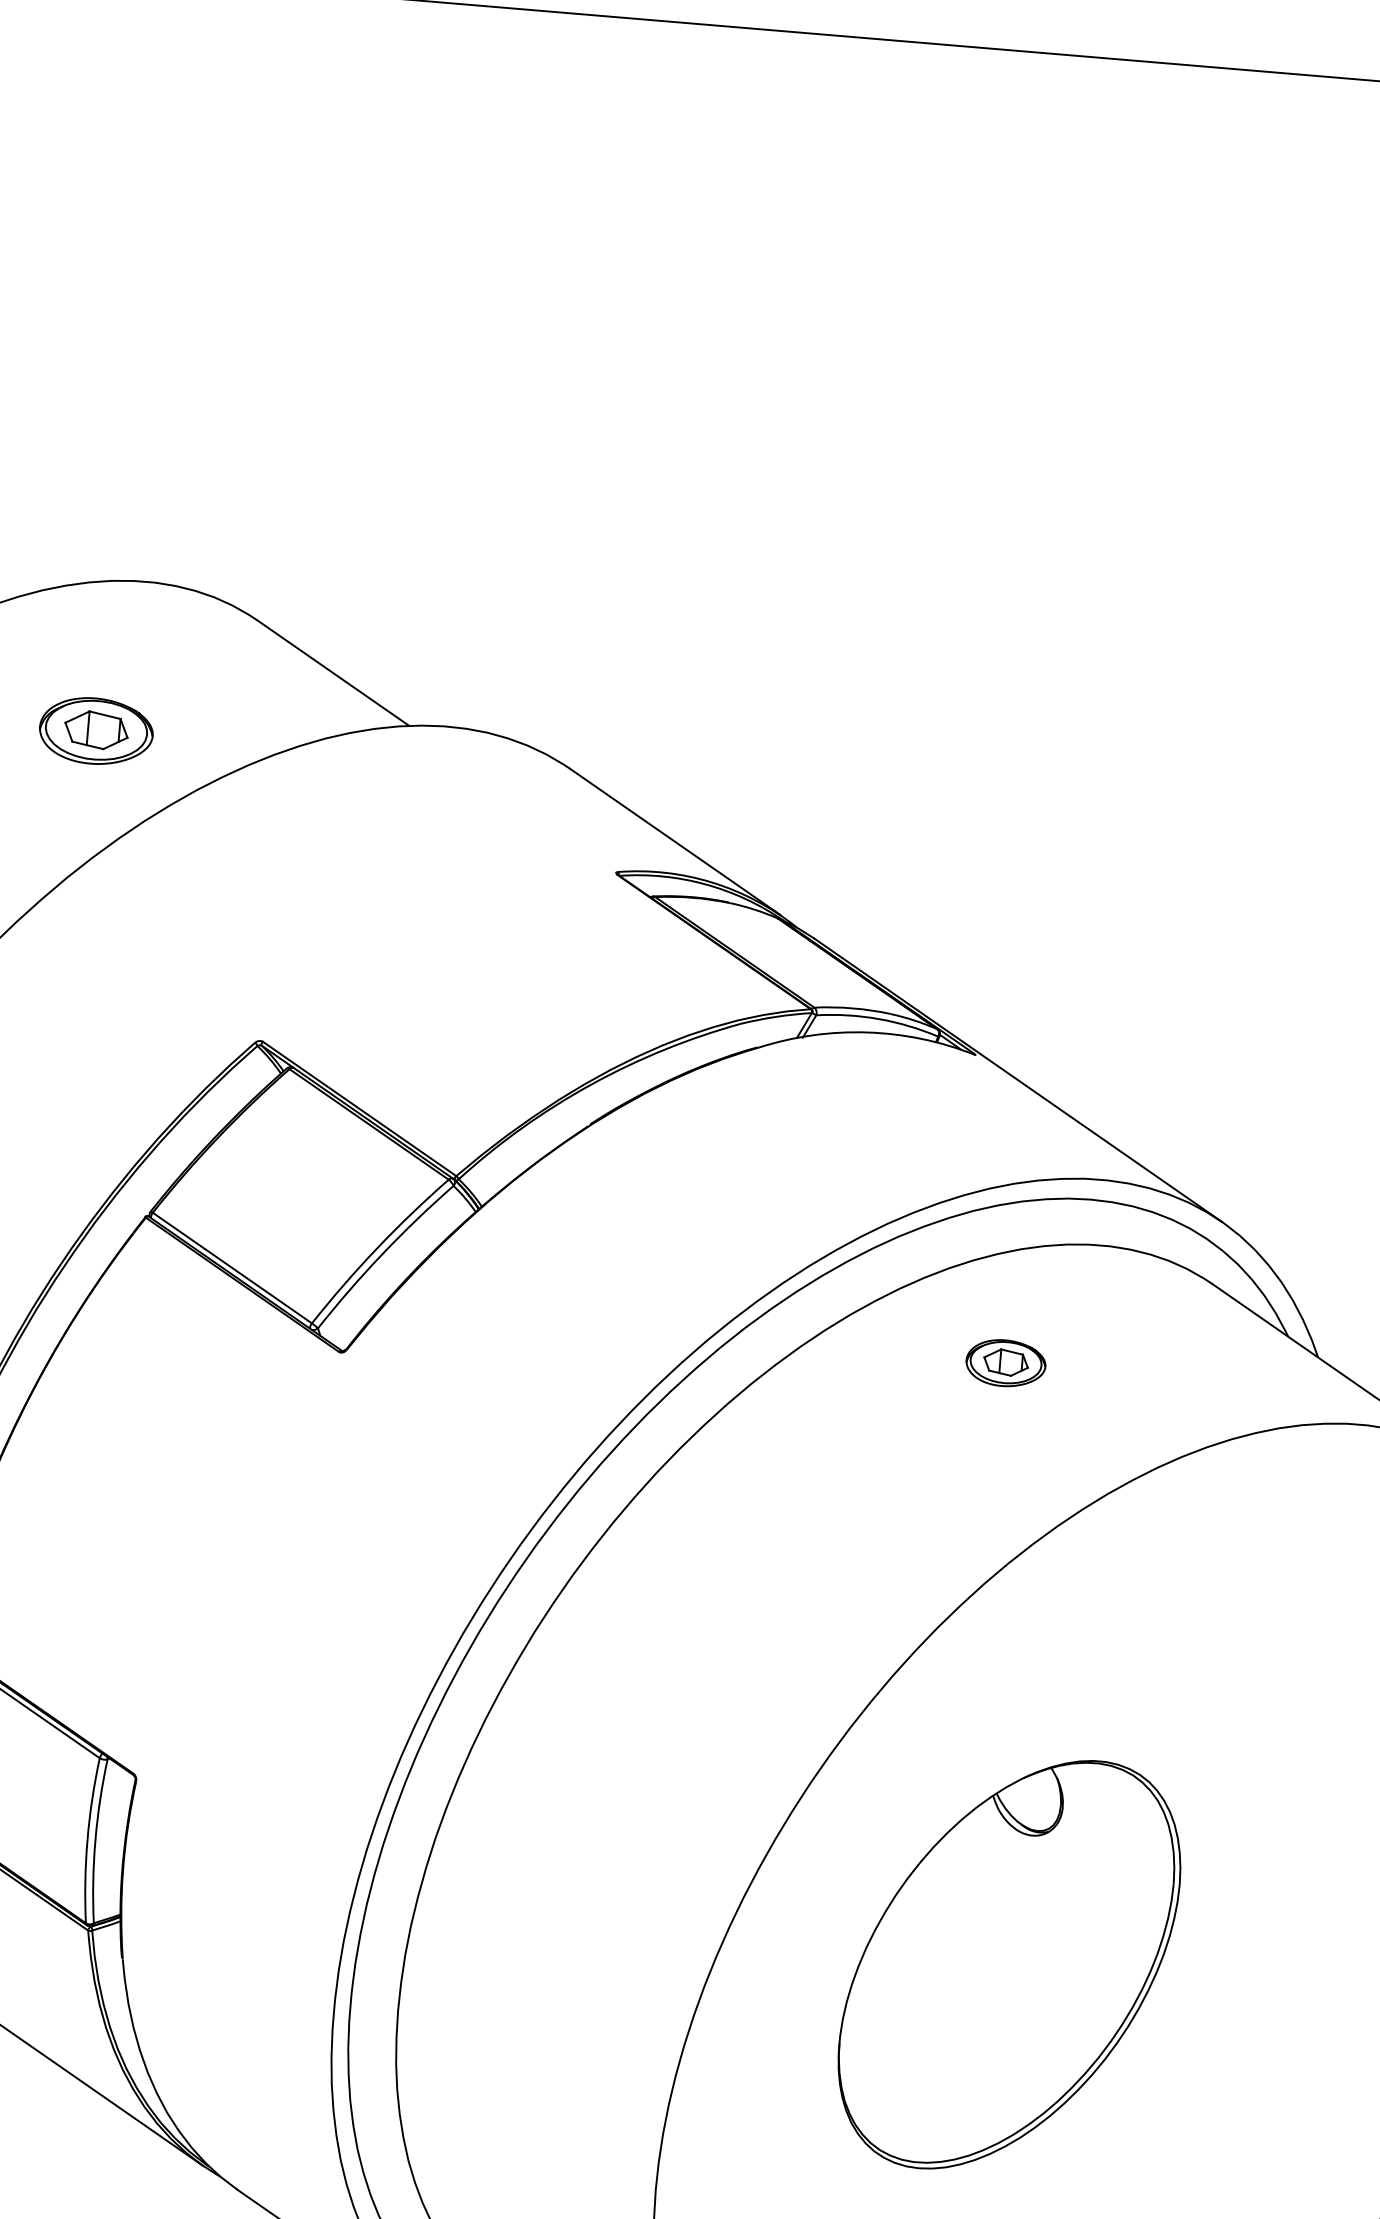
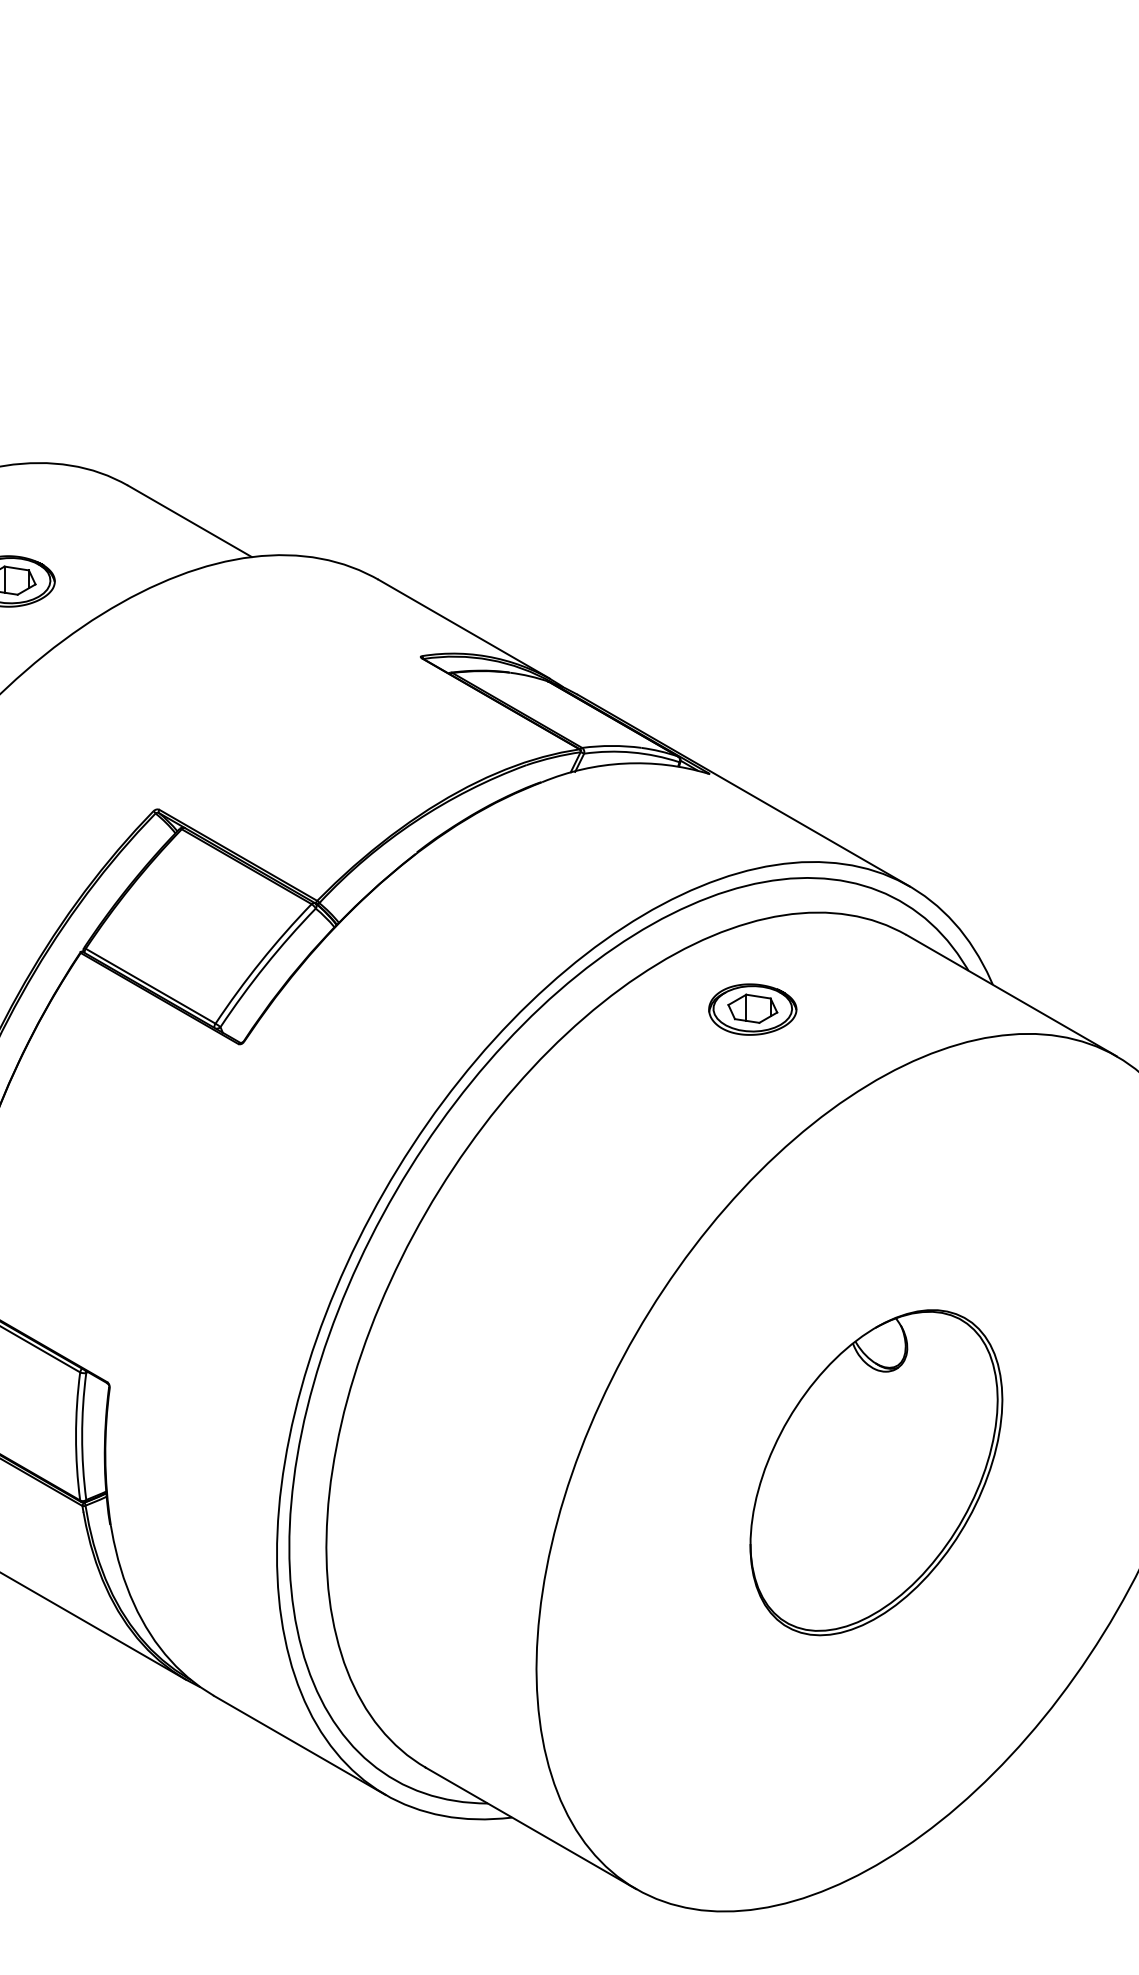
part: (1005, 1363) -> (752, 1009), size x1.43
part: (1009, 1964) -> (876, 1472), moved

